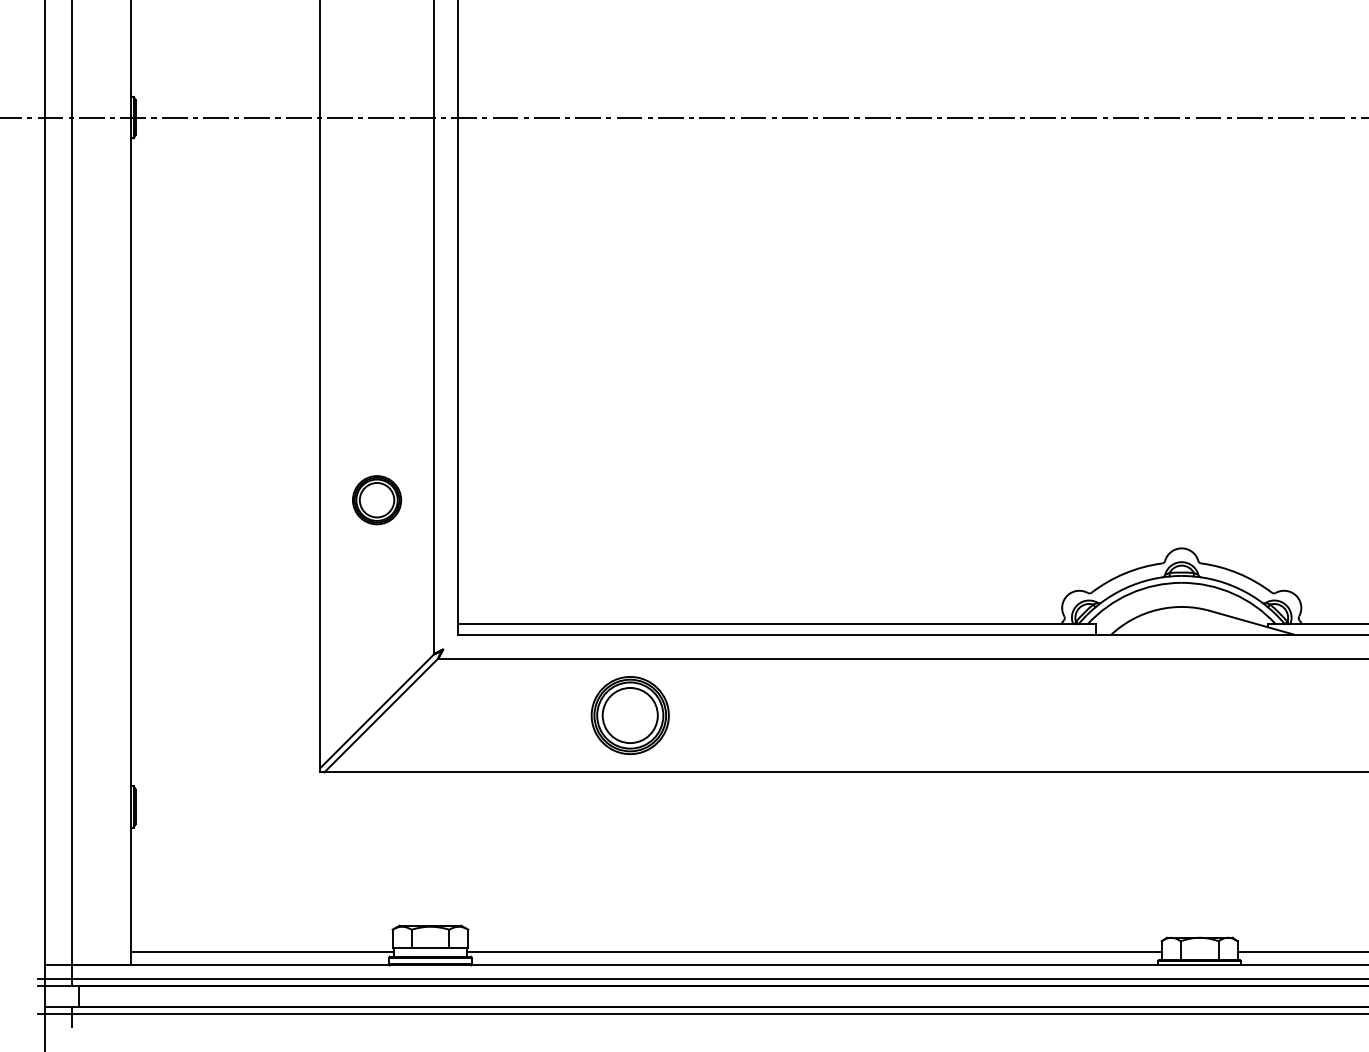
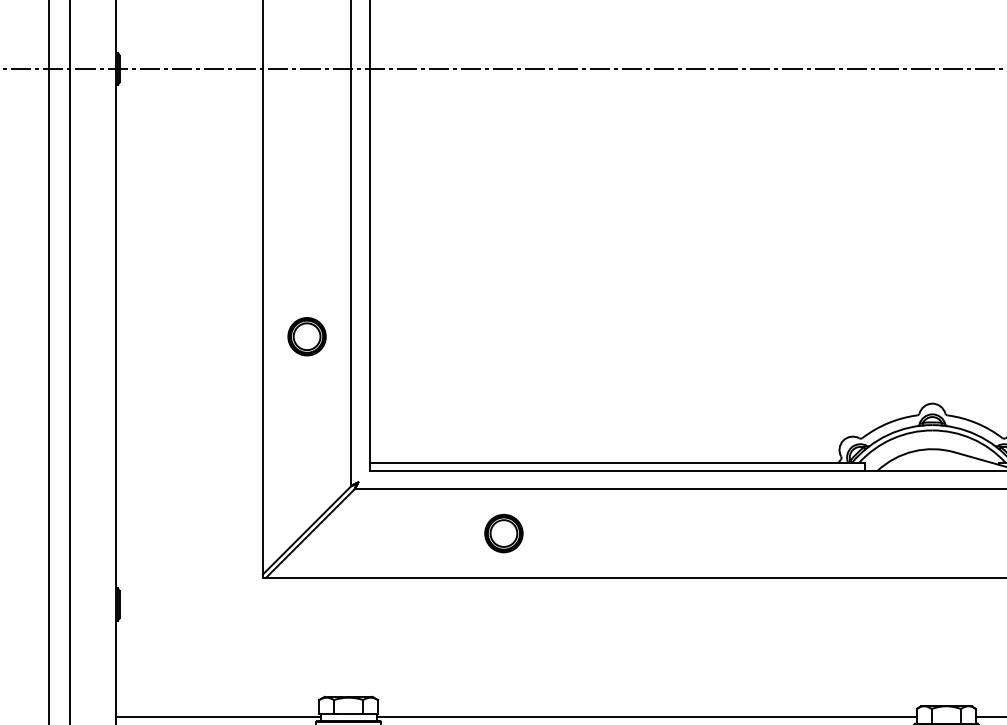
part: (377, 500) -> (307, 336), moved
part: (630, 715) -> (504, 533), size x0.62

